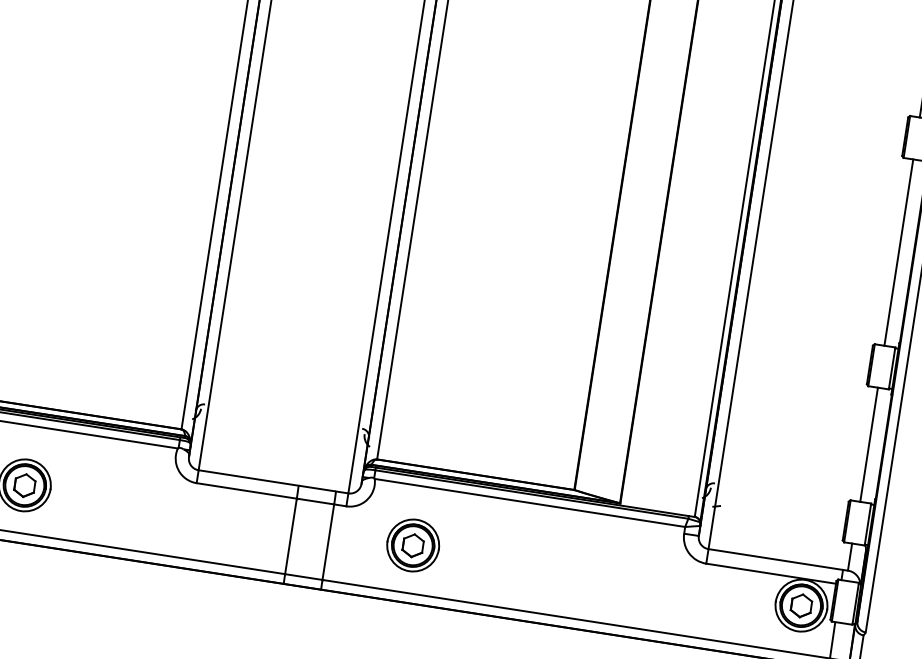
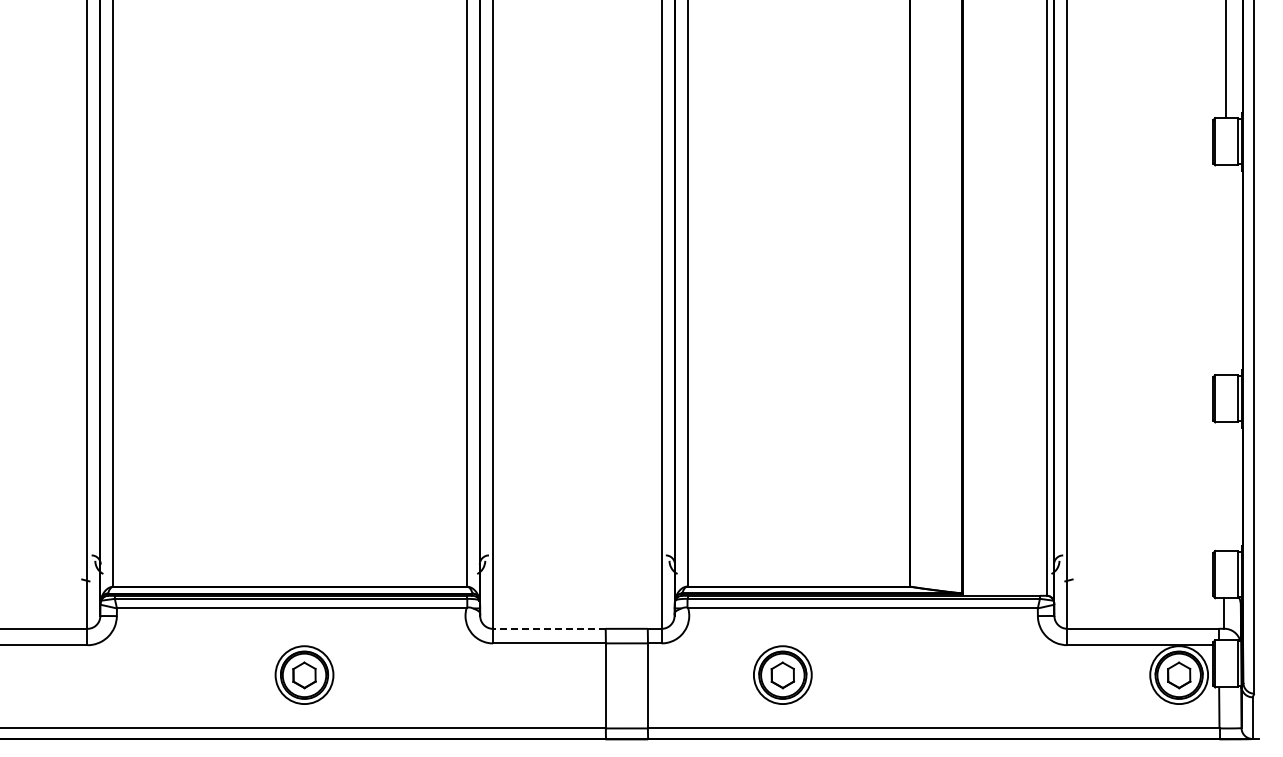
line: (899, 252) -> (1226, 270), removed
line: (869, 444) -> (1226, 486), removed
line: (247, 477) -> (548, 628), solid -> dashed
part: (412, 544) -> (782, 674), moved

